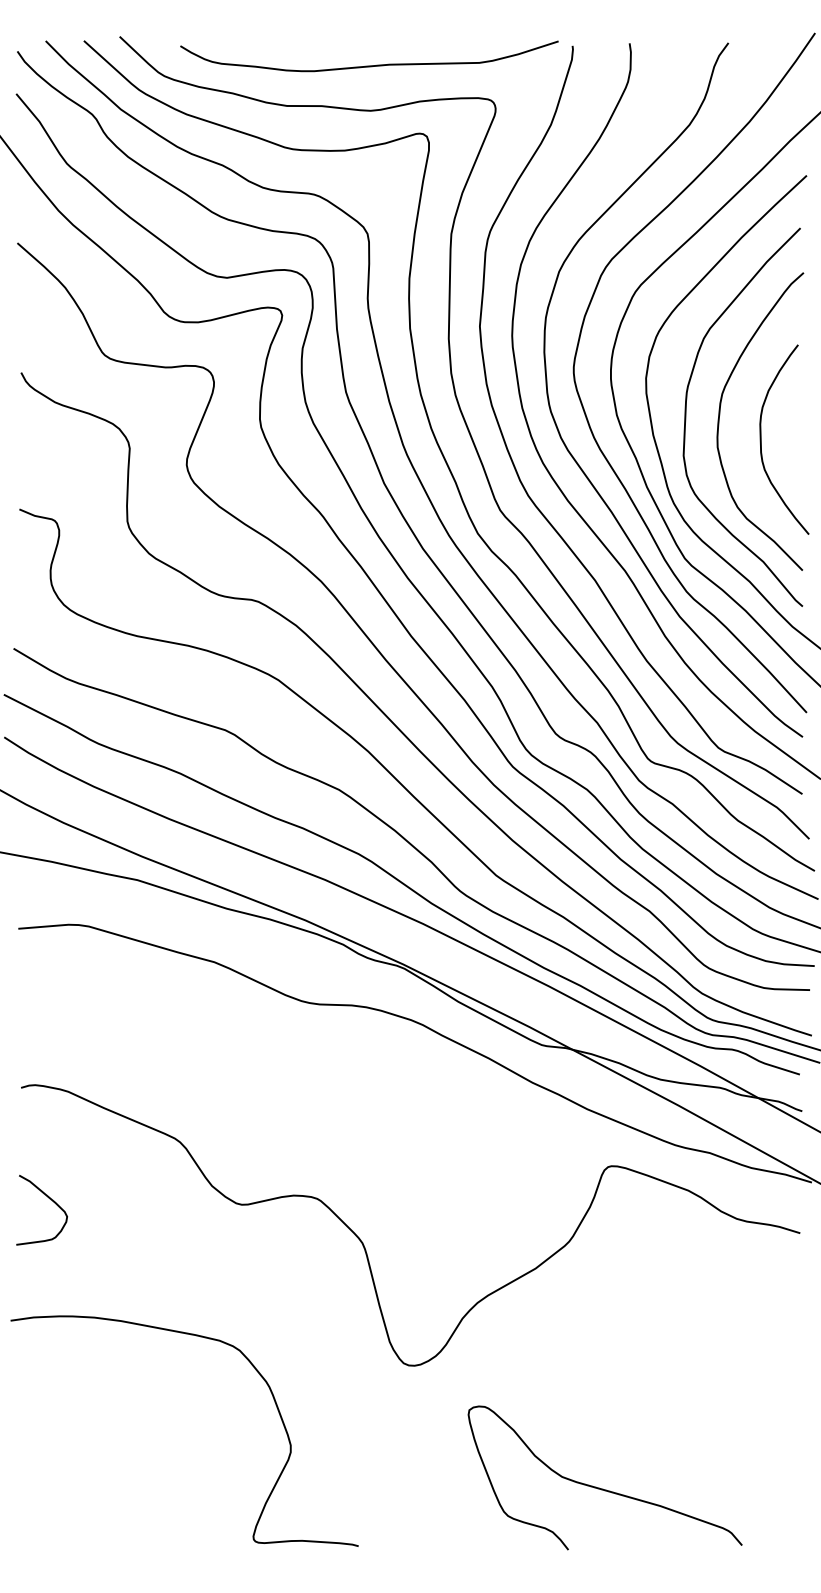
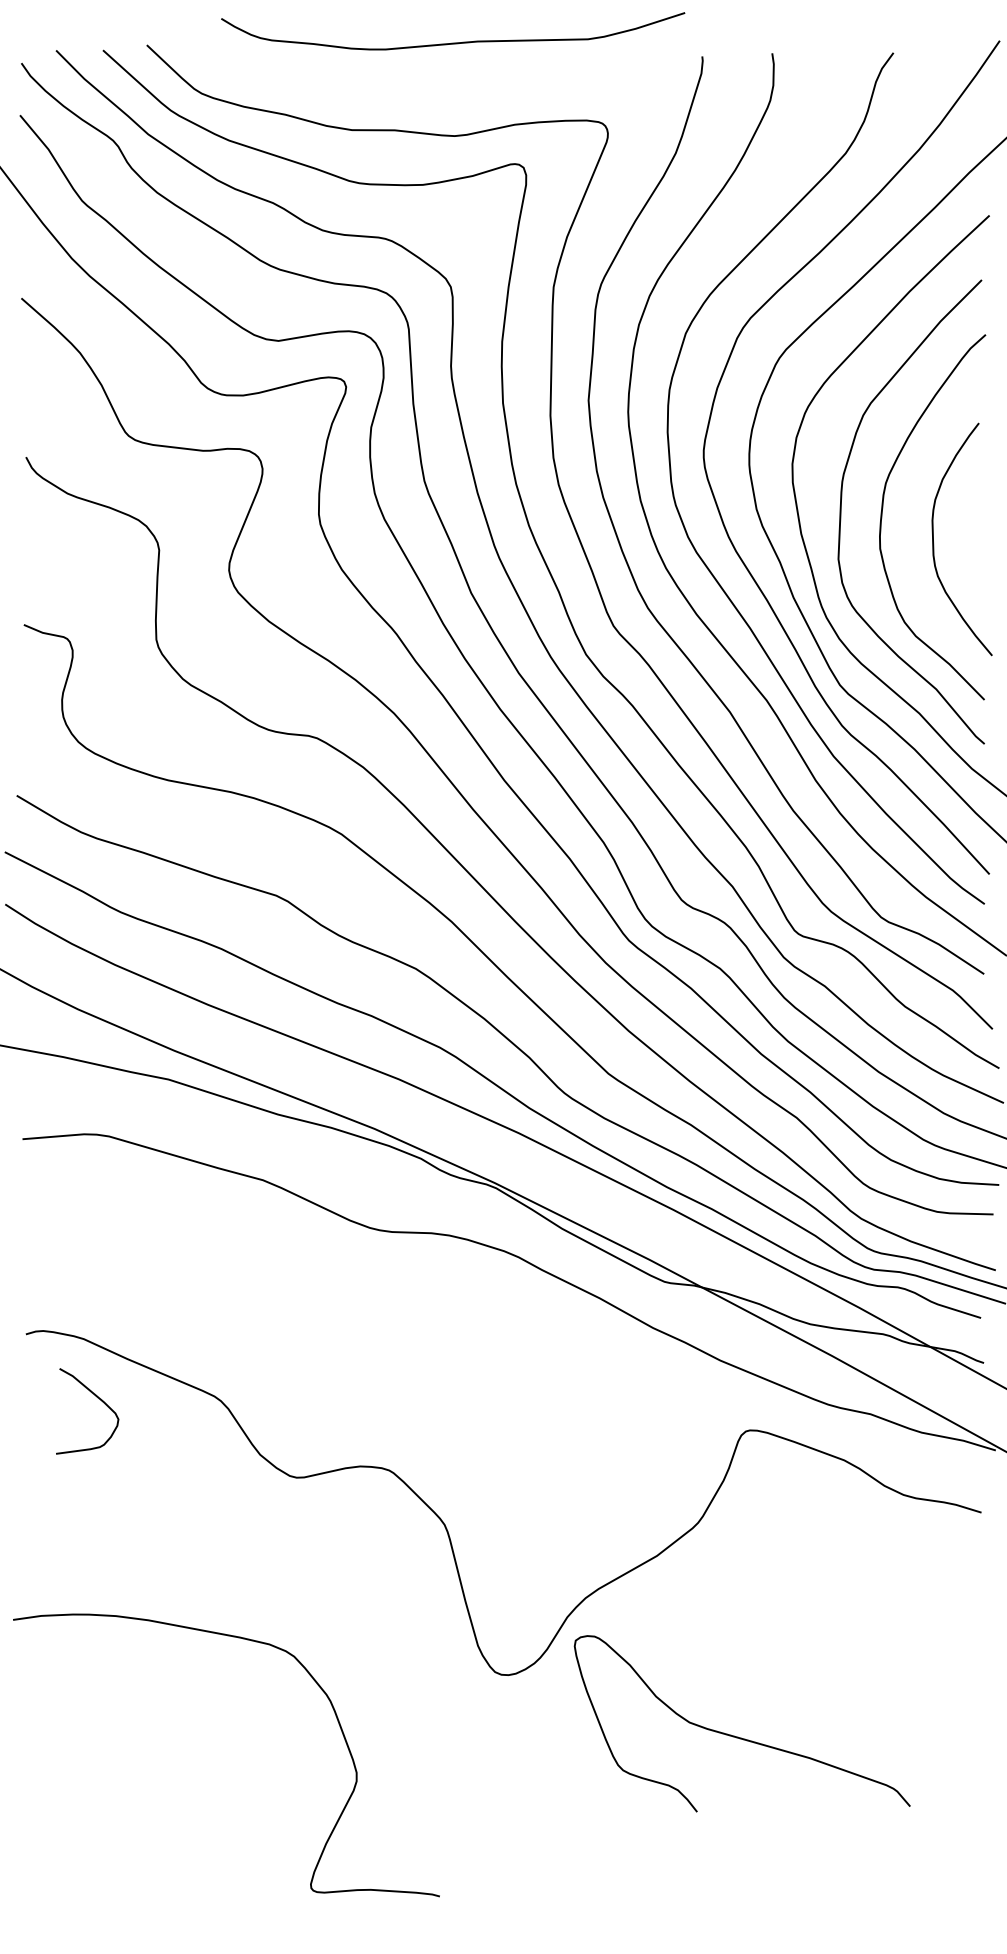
curve: (369, 65) -> (453, 42), moved
curve: (50, 1199) -> (97, 1398), moved
curve: (602, 1488) -> (738, 1736), moved

